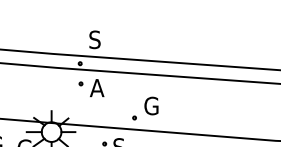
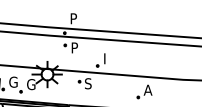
text: (94, 39) -> (73, 18), S -> P
text: (96, 87) -> (74, 47), A -> P
text: (150, 105) -> (107, 58), G -> I

